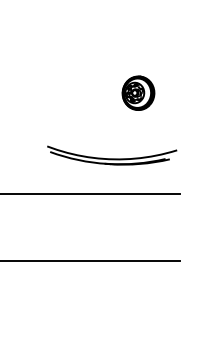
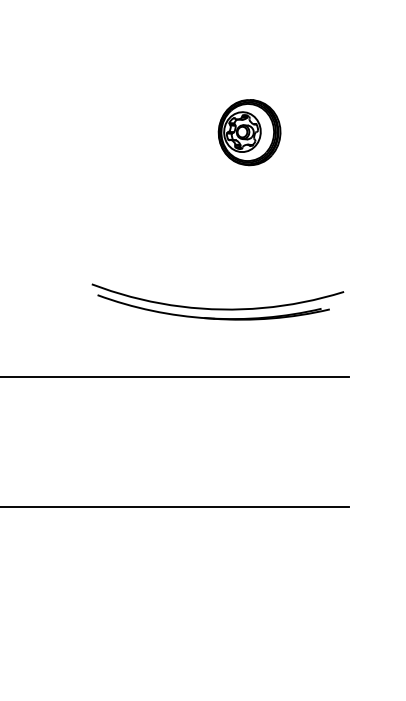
part: (138, 92) -> (249, 131), moved

